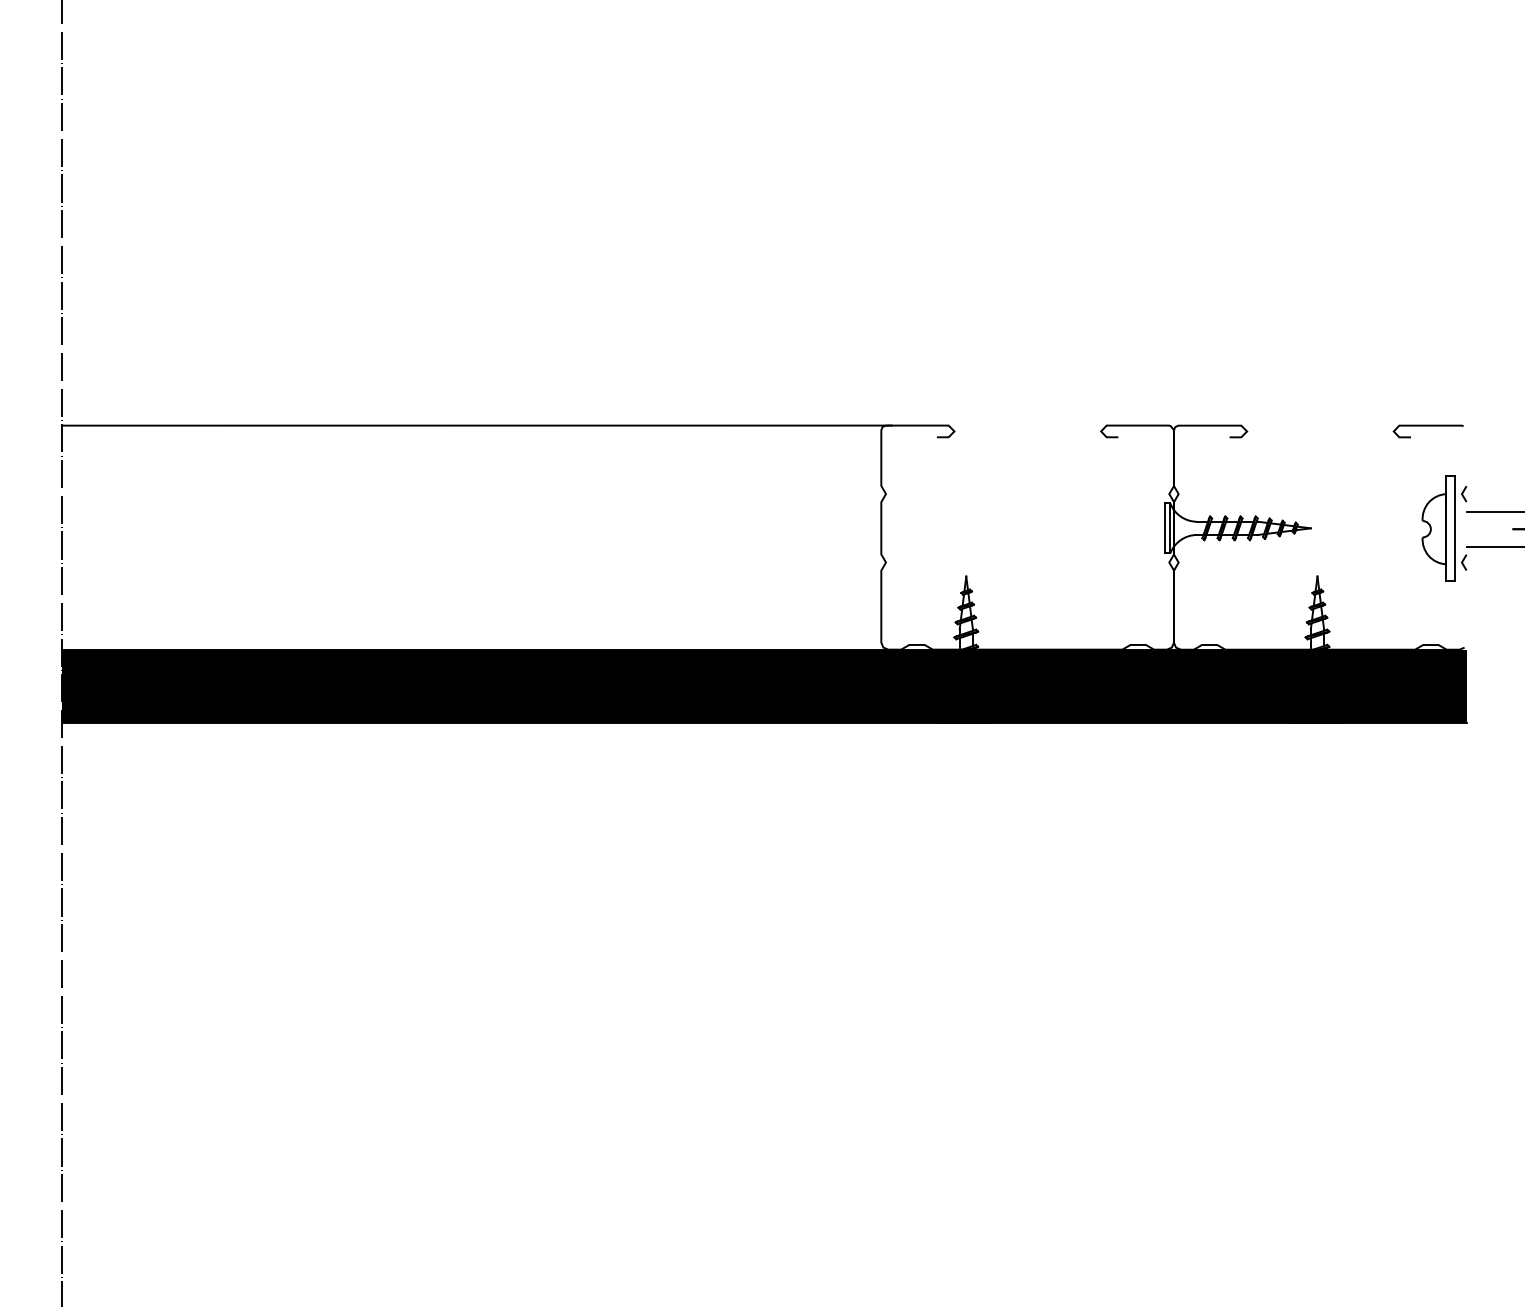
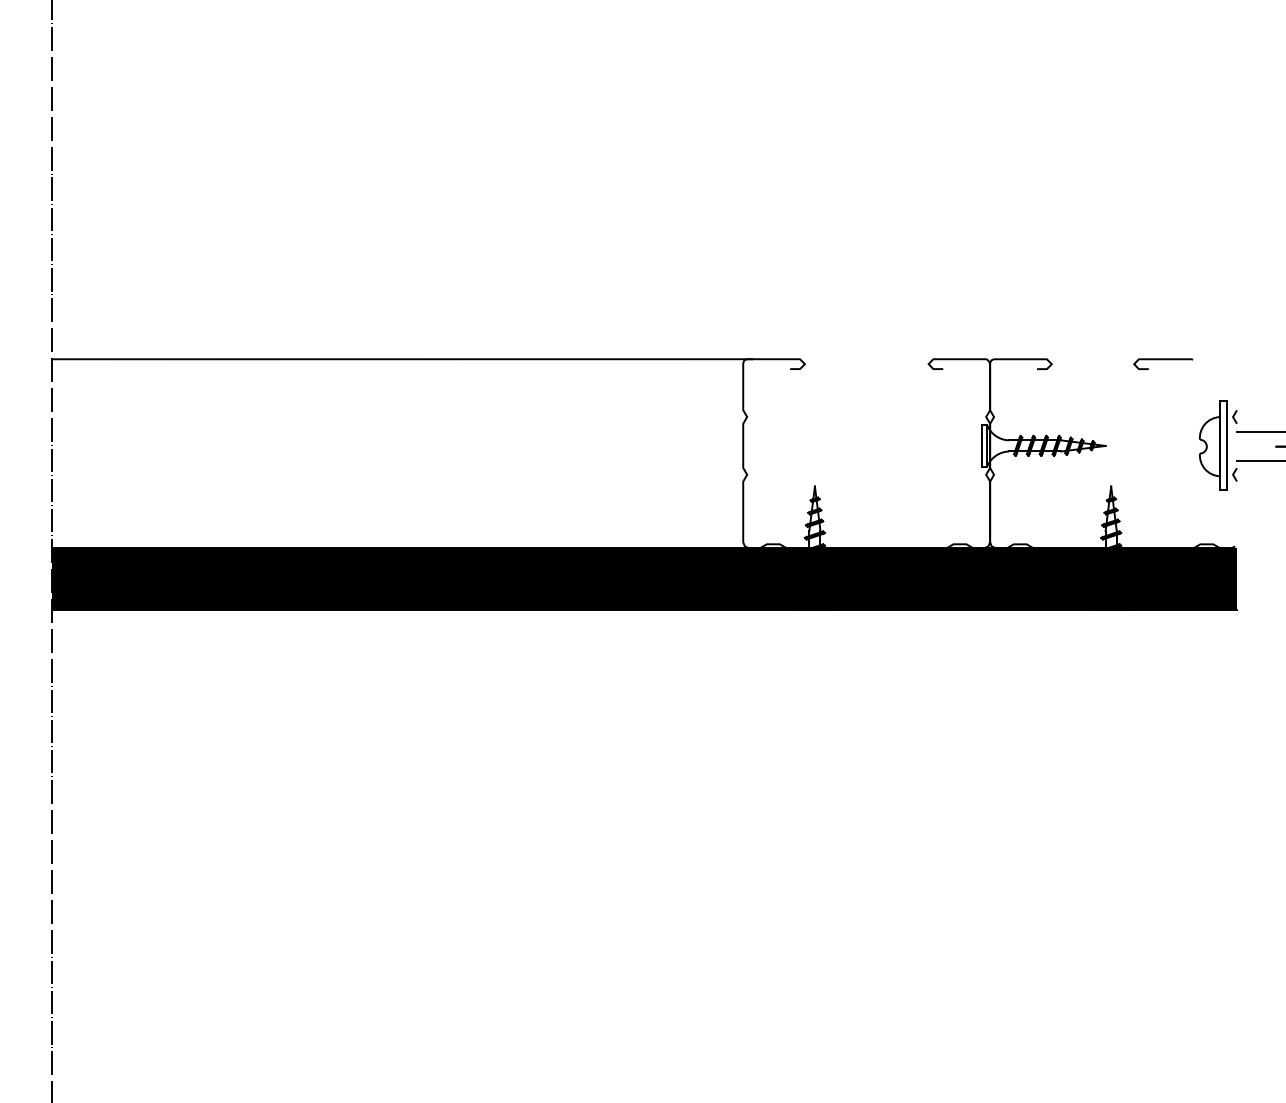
curve: (1427, 426) -> (1162, 360), moved

